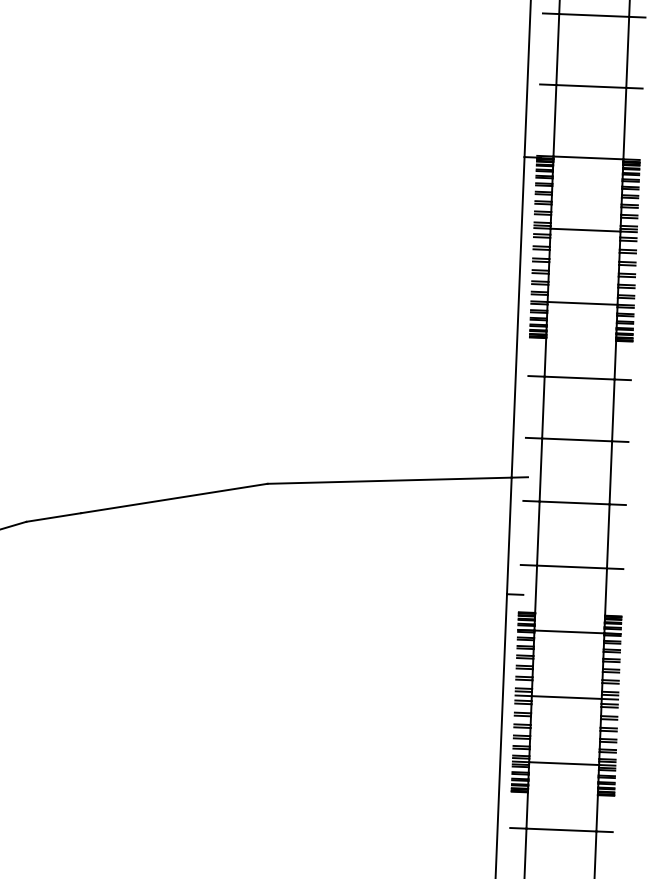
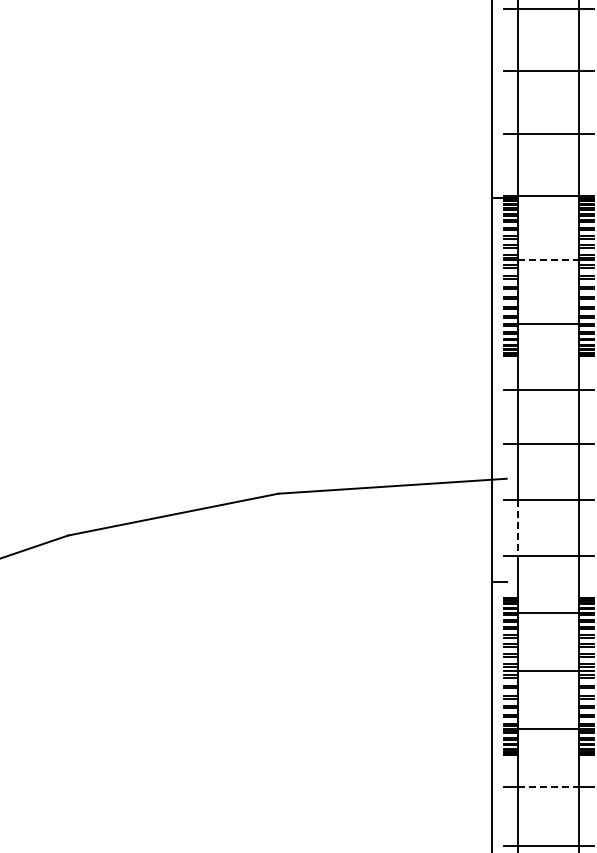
line: (585, 229) -> (548, 259), solid -> dashed
line: (537, 534) -> (517, 528), solid -> dashed
line: (561, 830) -> (548, 787), solid -> dashed

